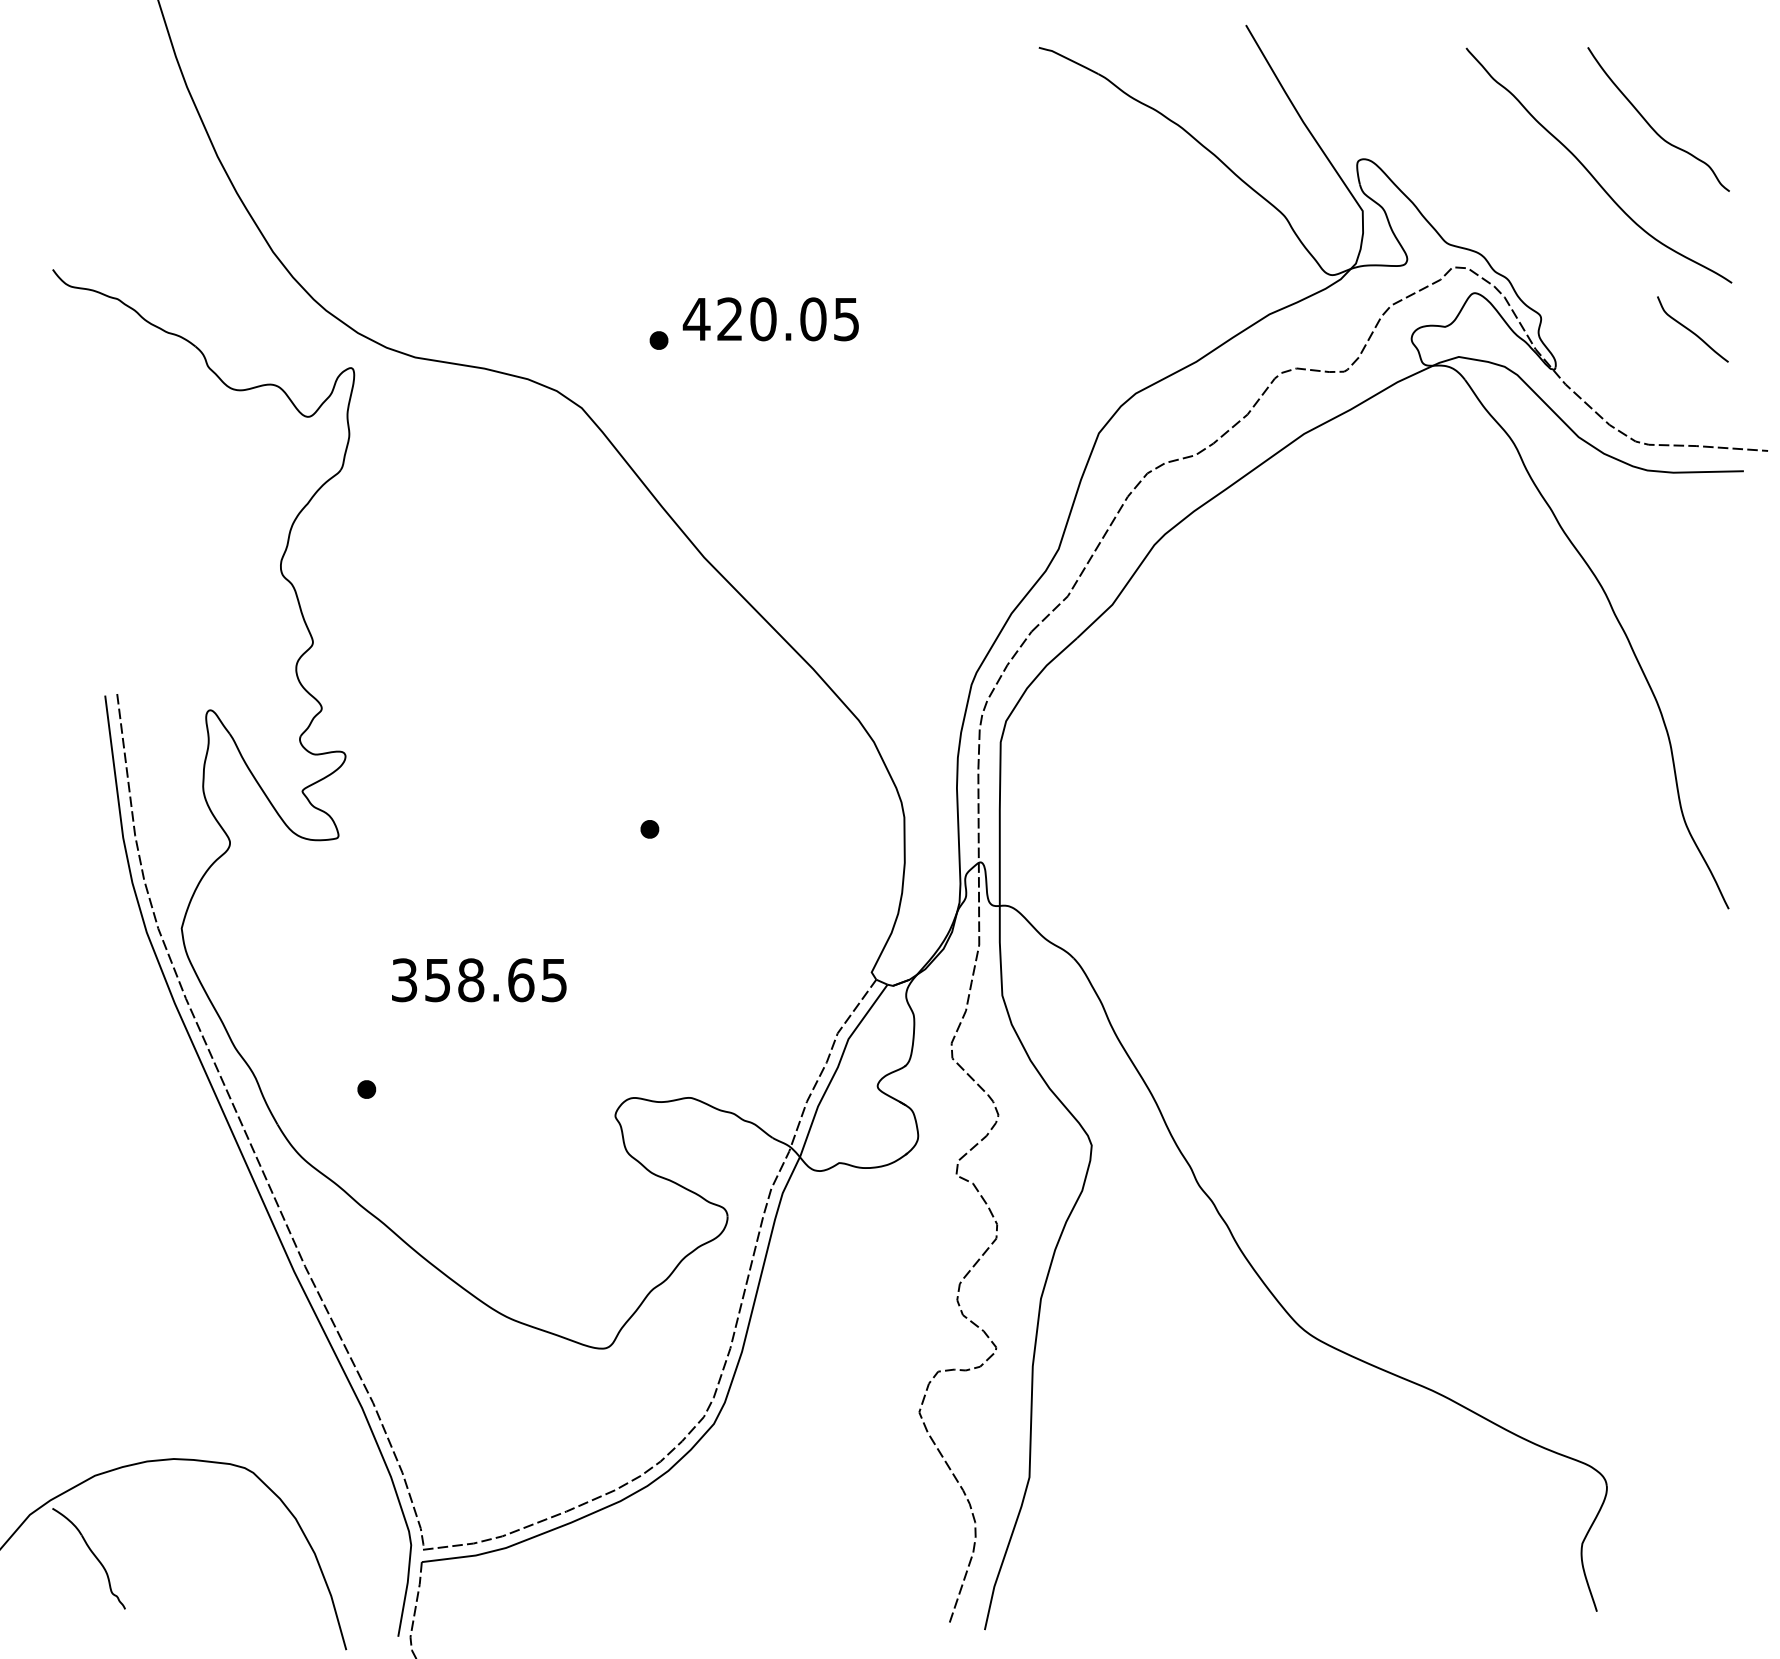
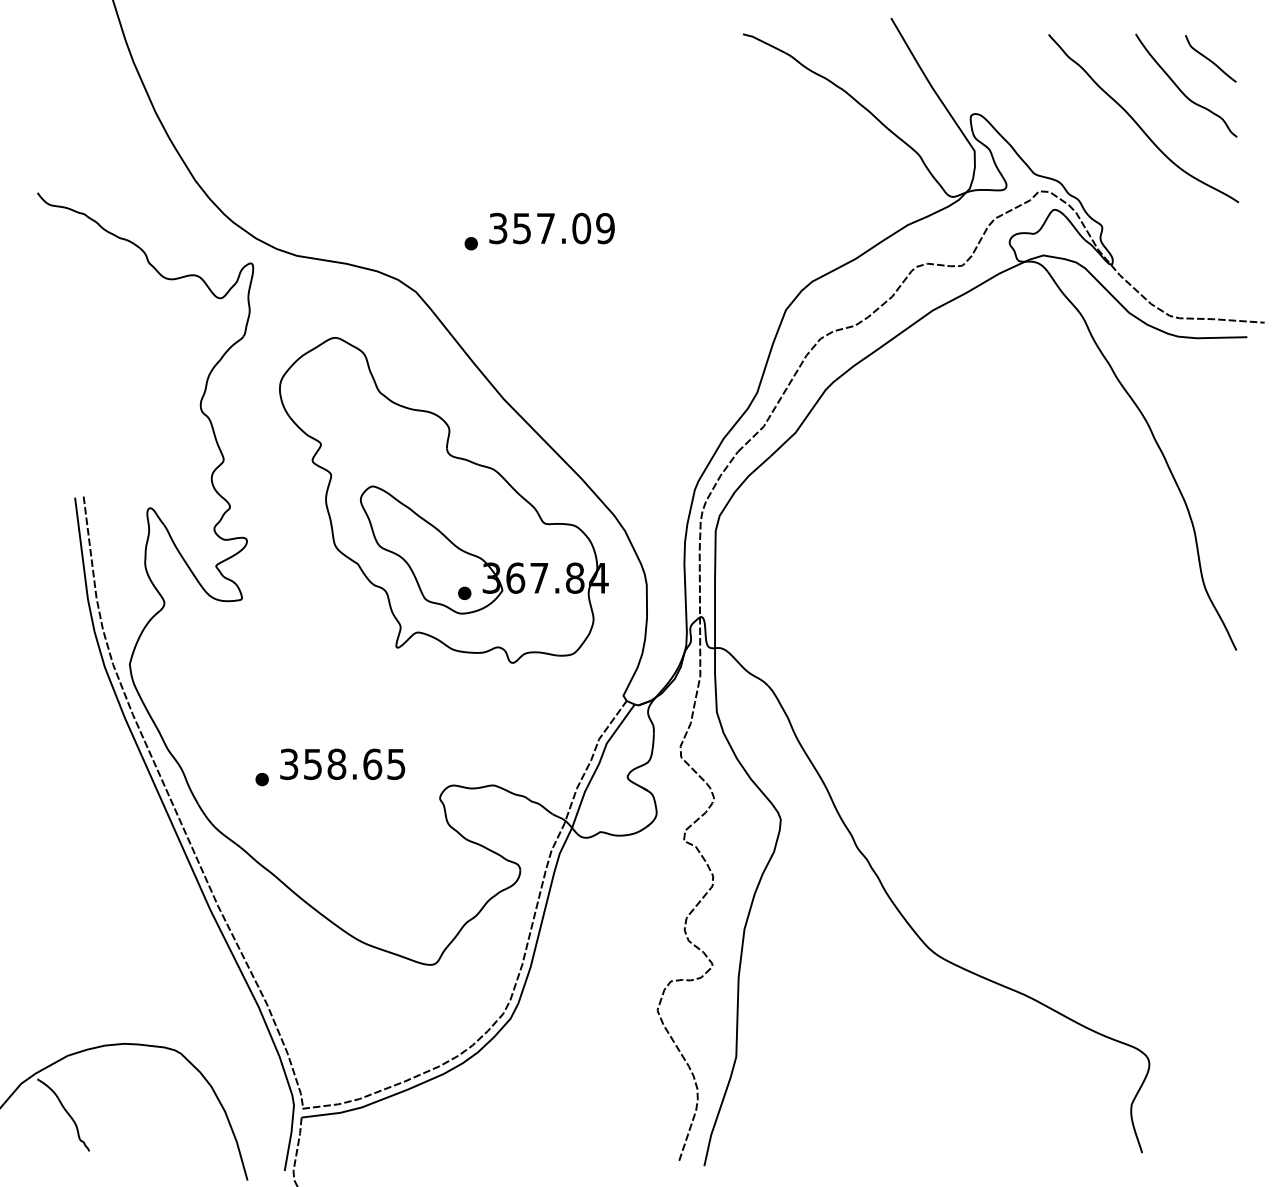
text: (771, 319) -> (551, 228), 420.05 -> 357.09
curve: (1690, 329) -> (1209, 58), moved
part: (620, 699) -> (443, 500), added
text: (479, 979) -> (342, 763), moved

